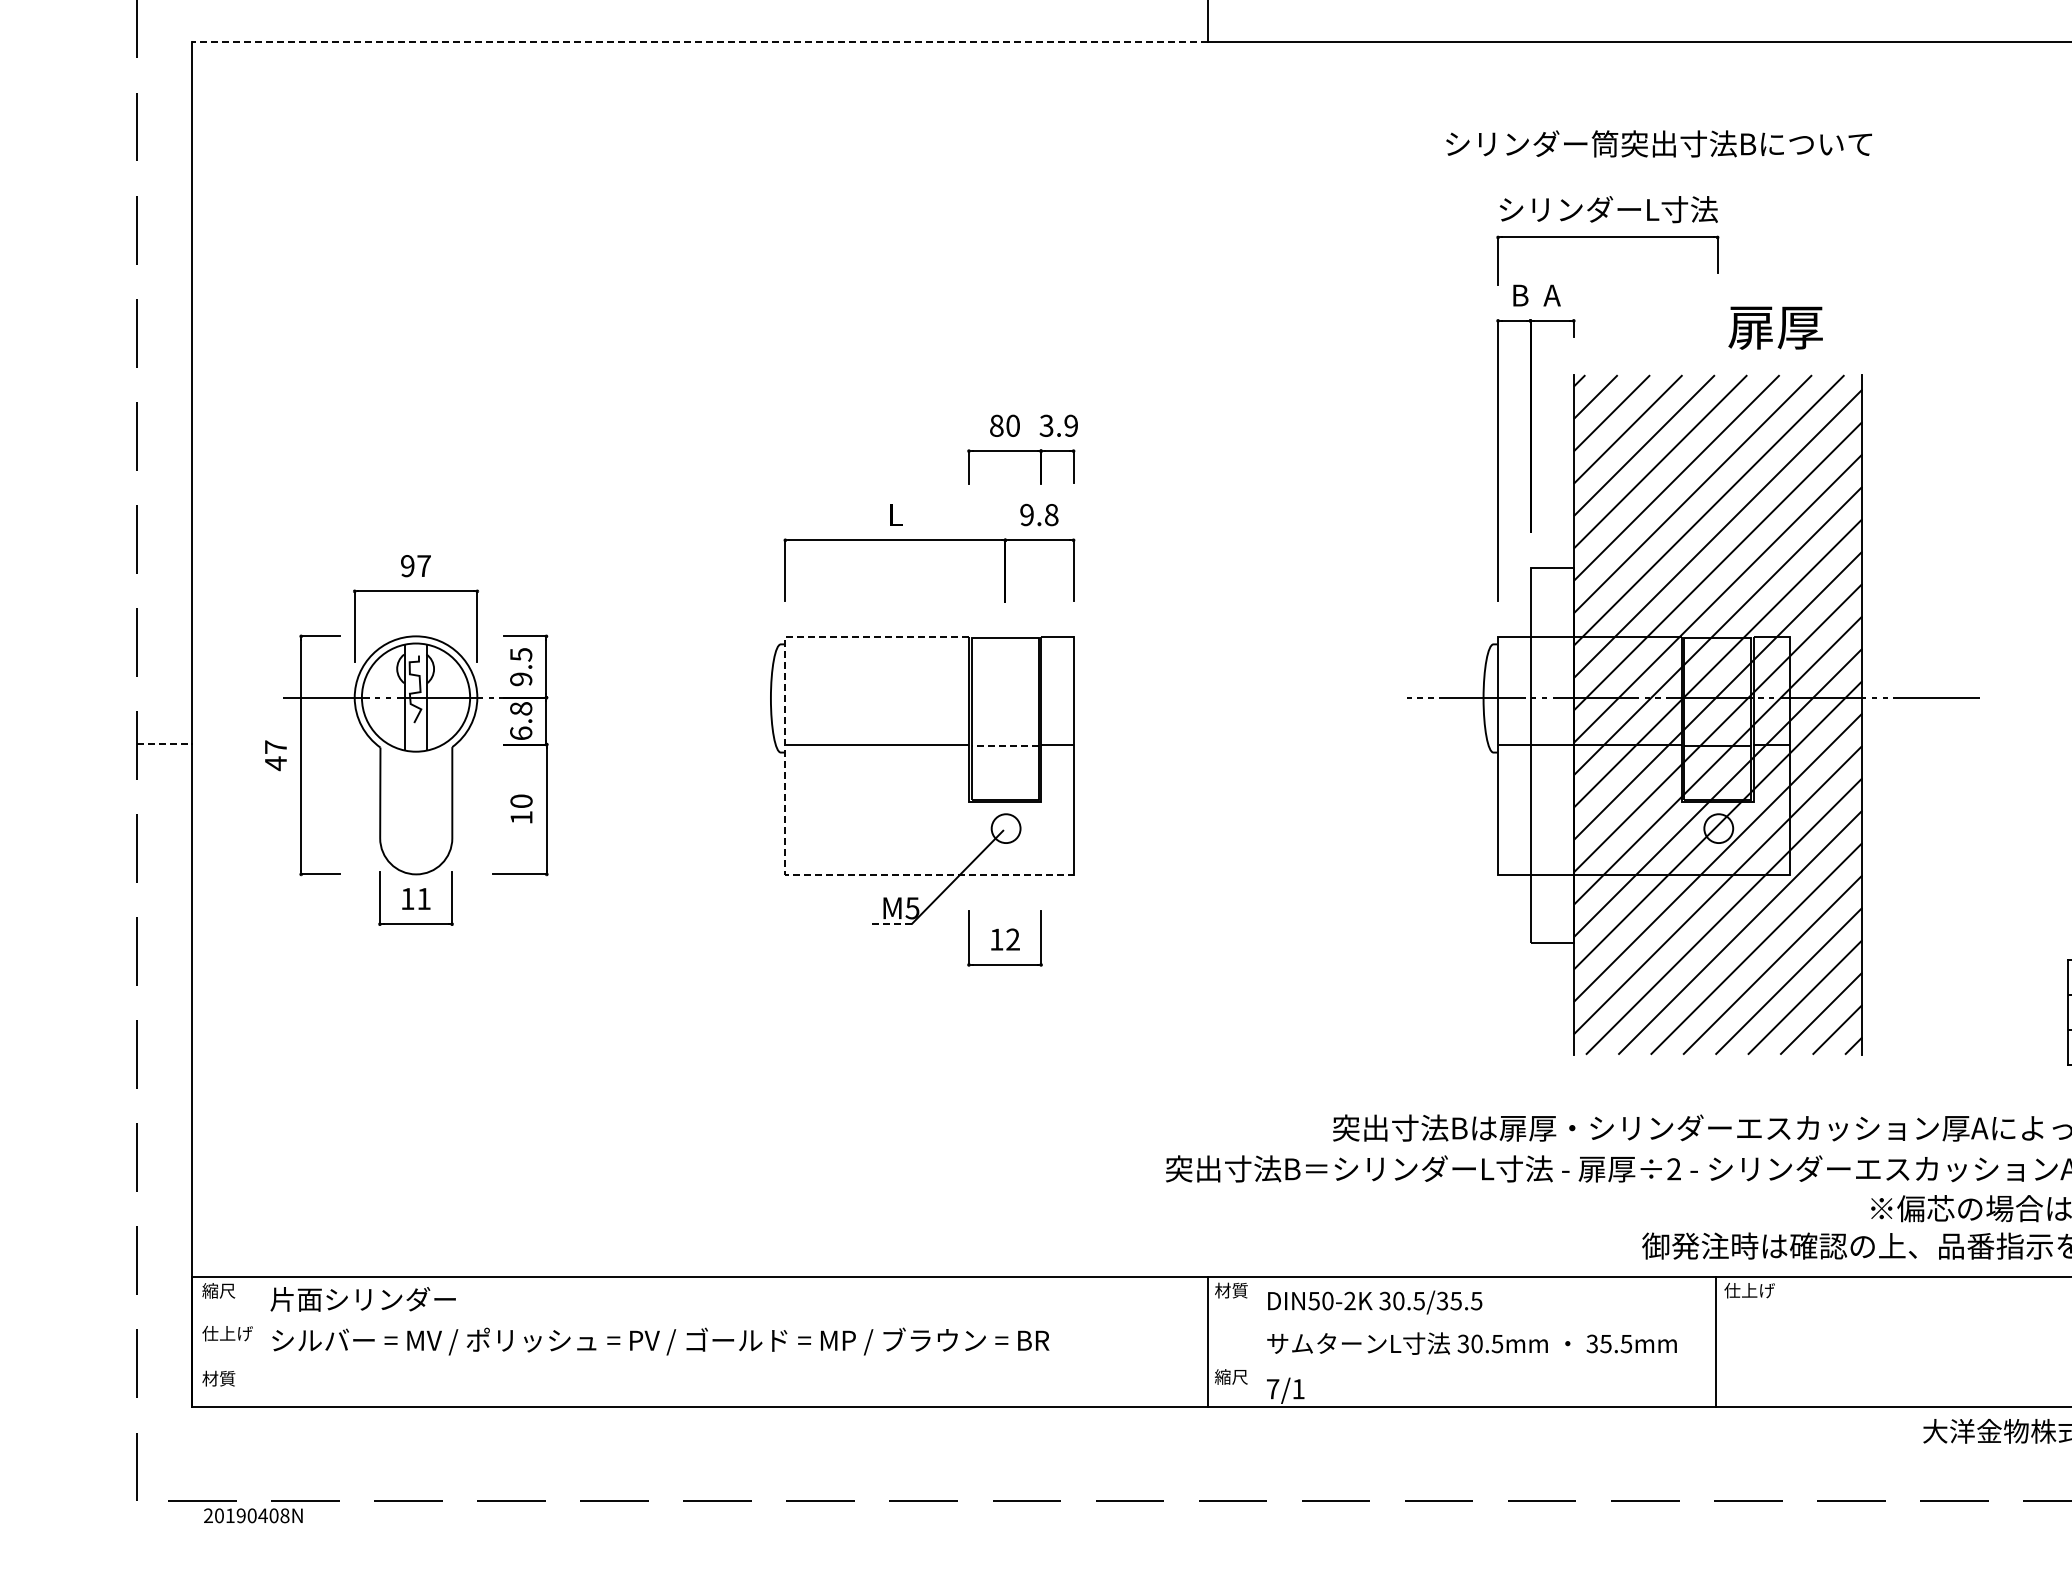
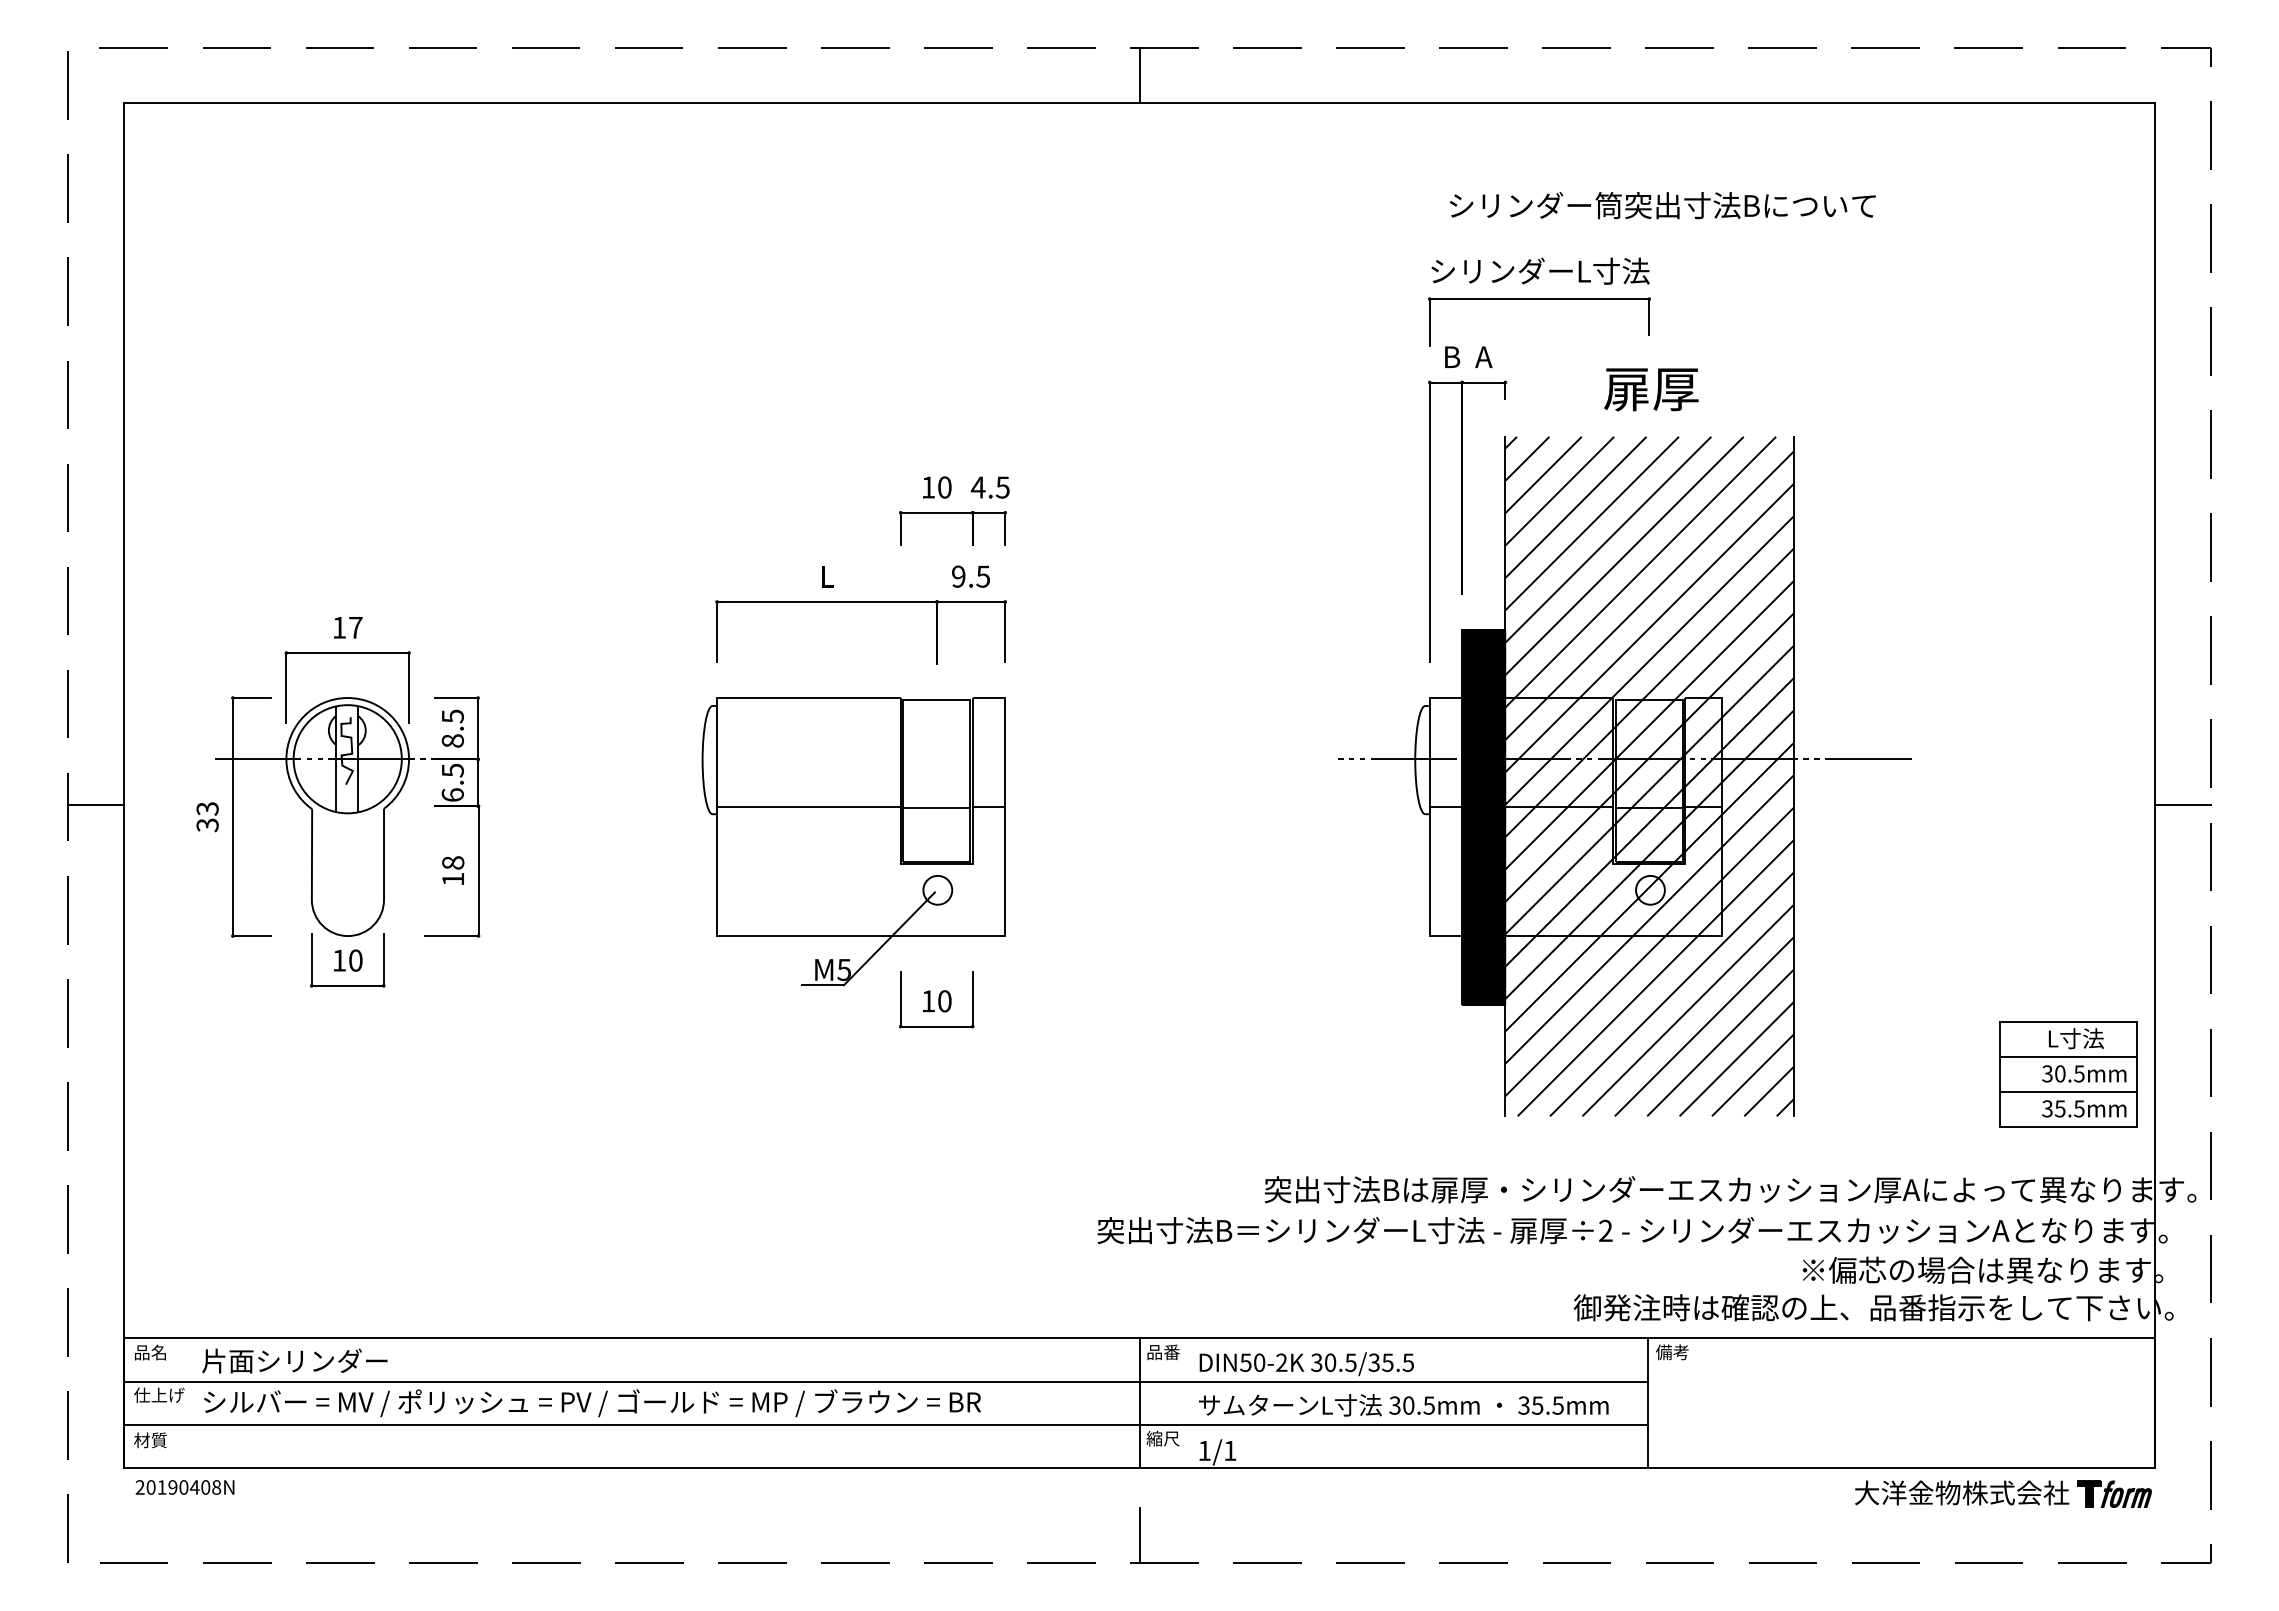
line: (699, 41) -> (631, 103), dashed -> solid
text: (1658, 143) -> (1662, 205), moved
text: (1775, 327) -> (1651, 389), moved
text: (996, 425) -> (928, 487), 80 -> 10
text: (1057, 425) -> (989, 487), 3.9 -> 4.5
text: (1051, 514) -> (983, 576), 9.8 -> 9.5
text: (407, 565) -> (339, 627), 97 -> 17
text: (520, 678) -> (452, 740), 9.5 -> 8.5
text: (520, 708) -> (452, 770), 6.8 -> 6.5
line: (163, 743) -> (95, 805), dashed -> solid
line: (1004, 745) -> (936, 807), dashed -> solid
hatch: (1551, 754) -> (1483, 816), added
text: (275, 755) -> (207, 817), 47 -> 33
text: (521, 800) -> (453, 862), 10 -> 18
line: (785, 807) -> (717, 869), dashed -> solid
text: (423, 898) -> (355, 960), 11 -> 10
line: (890, 923) -> (822, 985), dashed -> solid
text: (1012, 939) -> (944, 1001), 12 -> 10
text: (218, 1290) -> (150, 1352), 縮尺 -> 品名
text: (1230, 1290) -> (1162, 1352), 材質 -> 品番
text: (1749, 1290) -> (1681, 1352), 仕上げ -> 備考
line: (953, 1319) -> (885, 1381), added
line: (953, 1362) -> (885, 1424), added
text: (1272, 1388) -> (1204, 1450), 7/1 -> 1/1
line: (1207, 1472) -> (1139, 1534), added
text: (252, 1515) -> (184, 1487), moved

